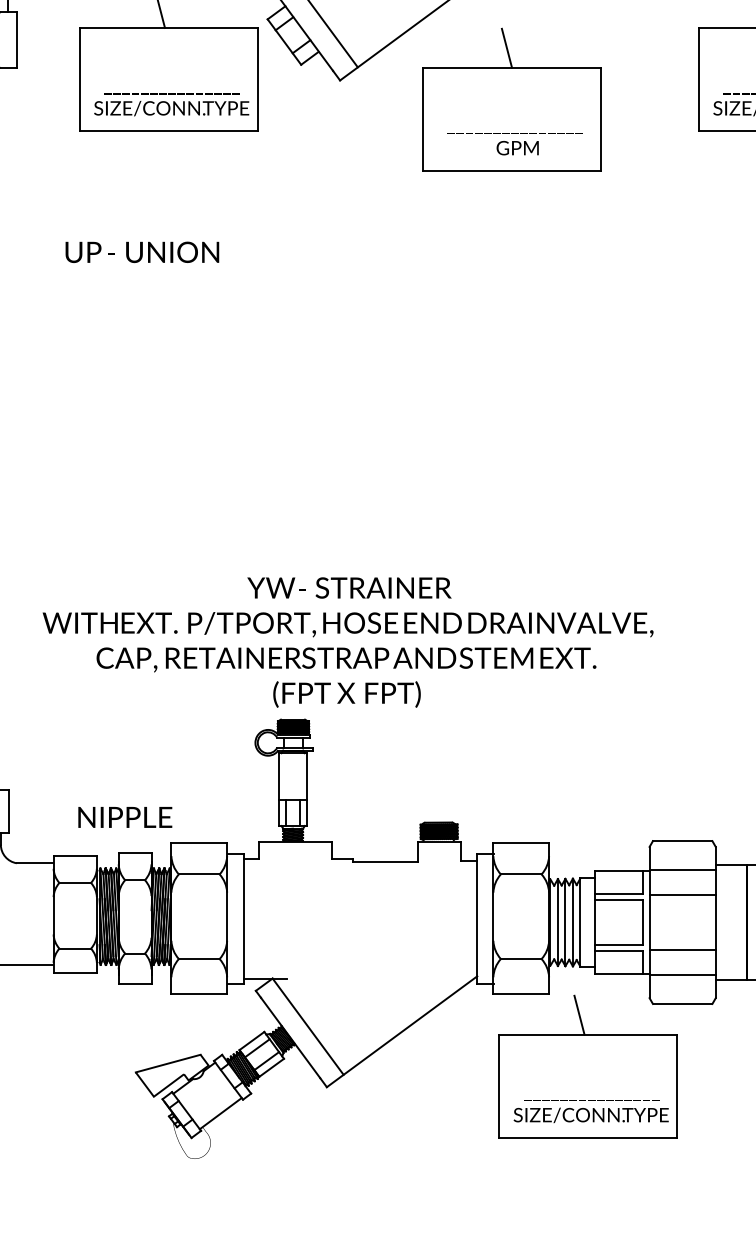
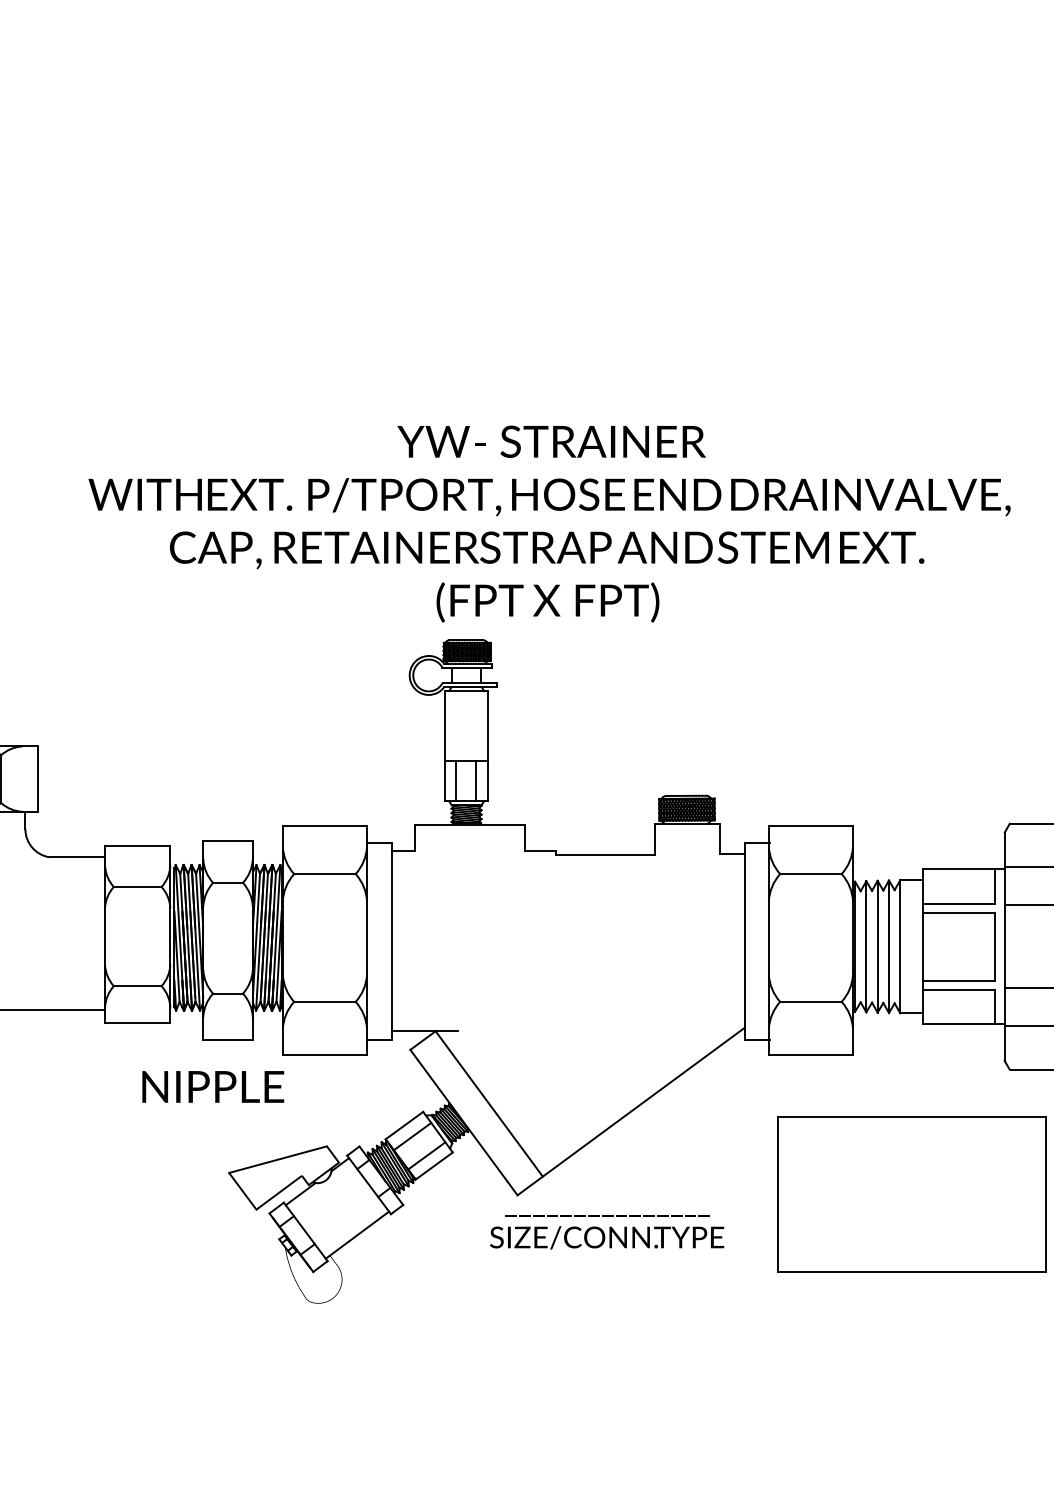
text: (125, 817) -> (213, 1087), moved
line: (579, 1014) -> (898, 1085), removed
text: (590, 1111) -> (606, 1231), moved

